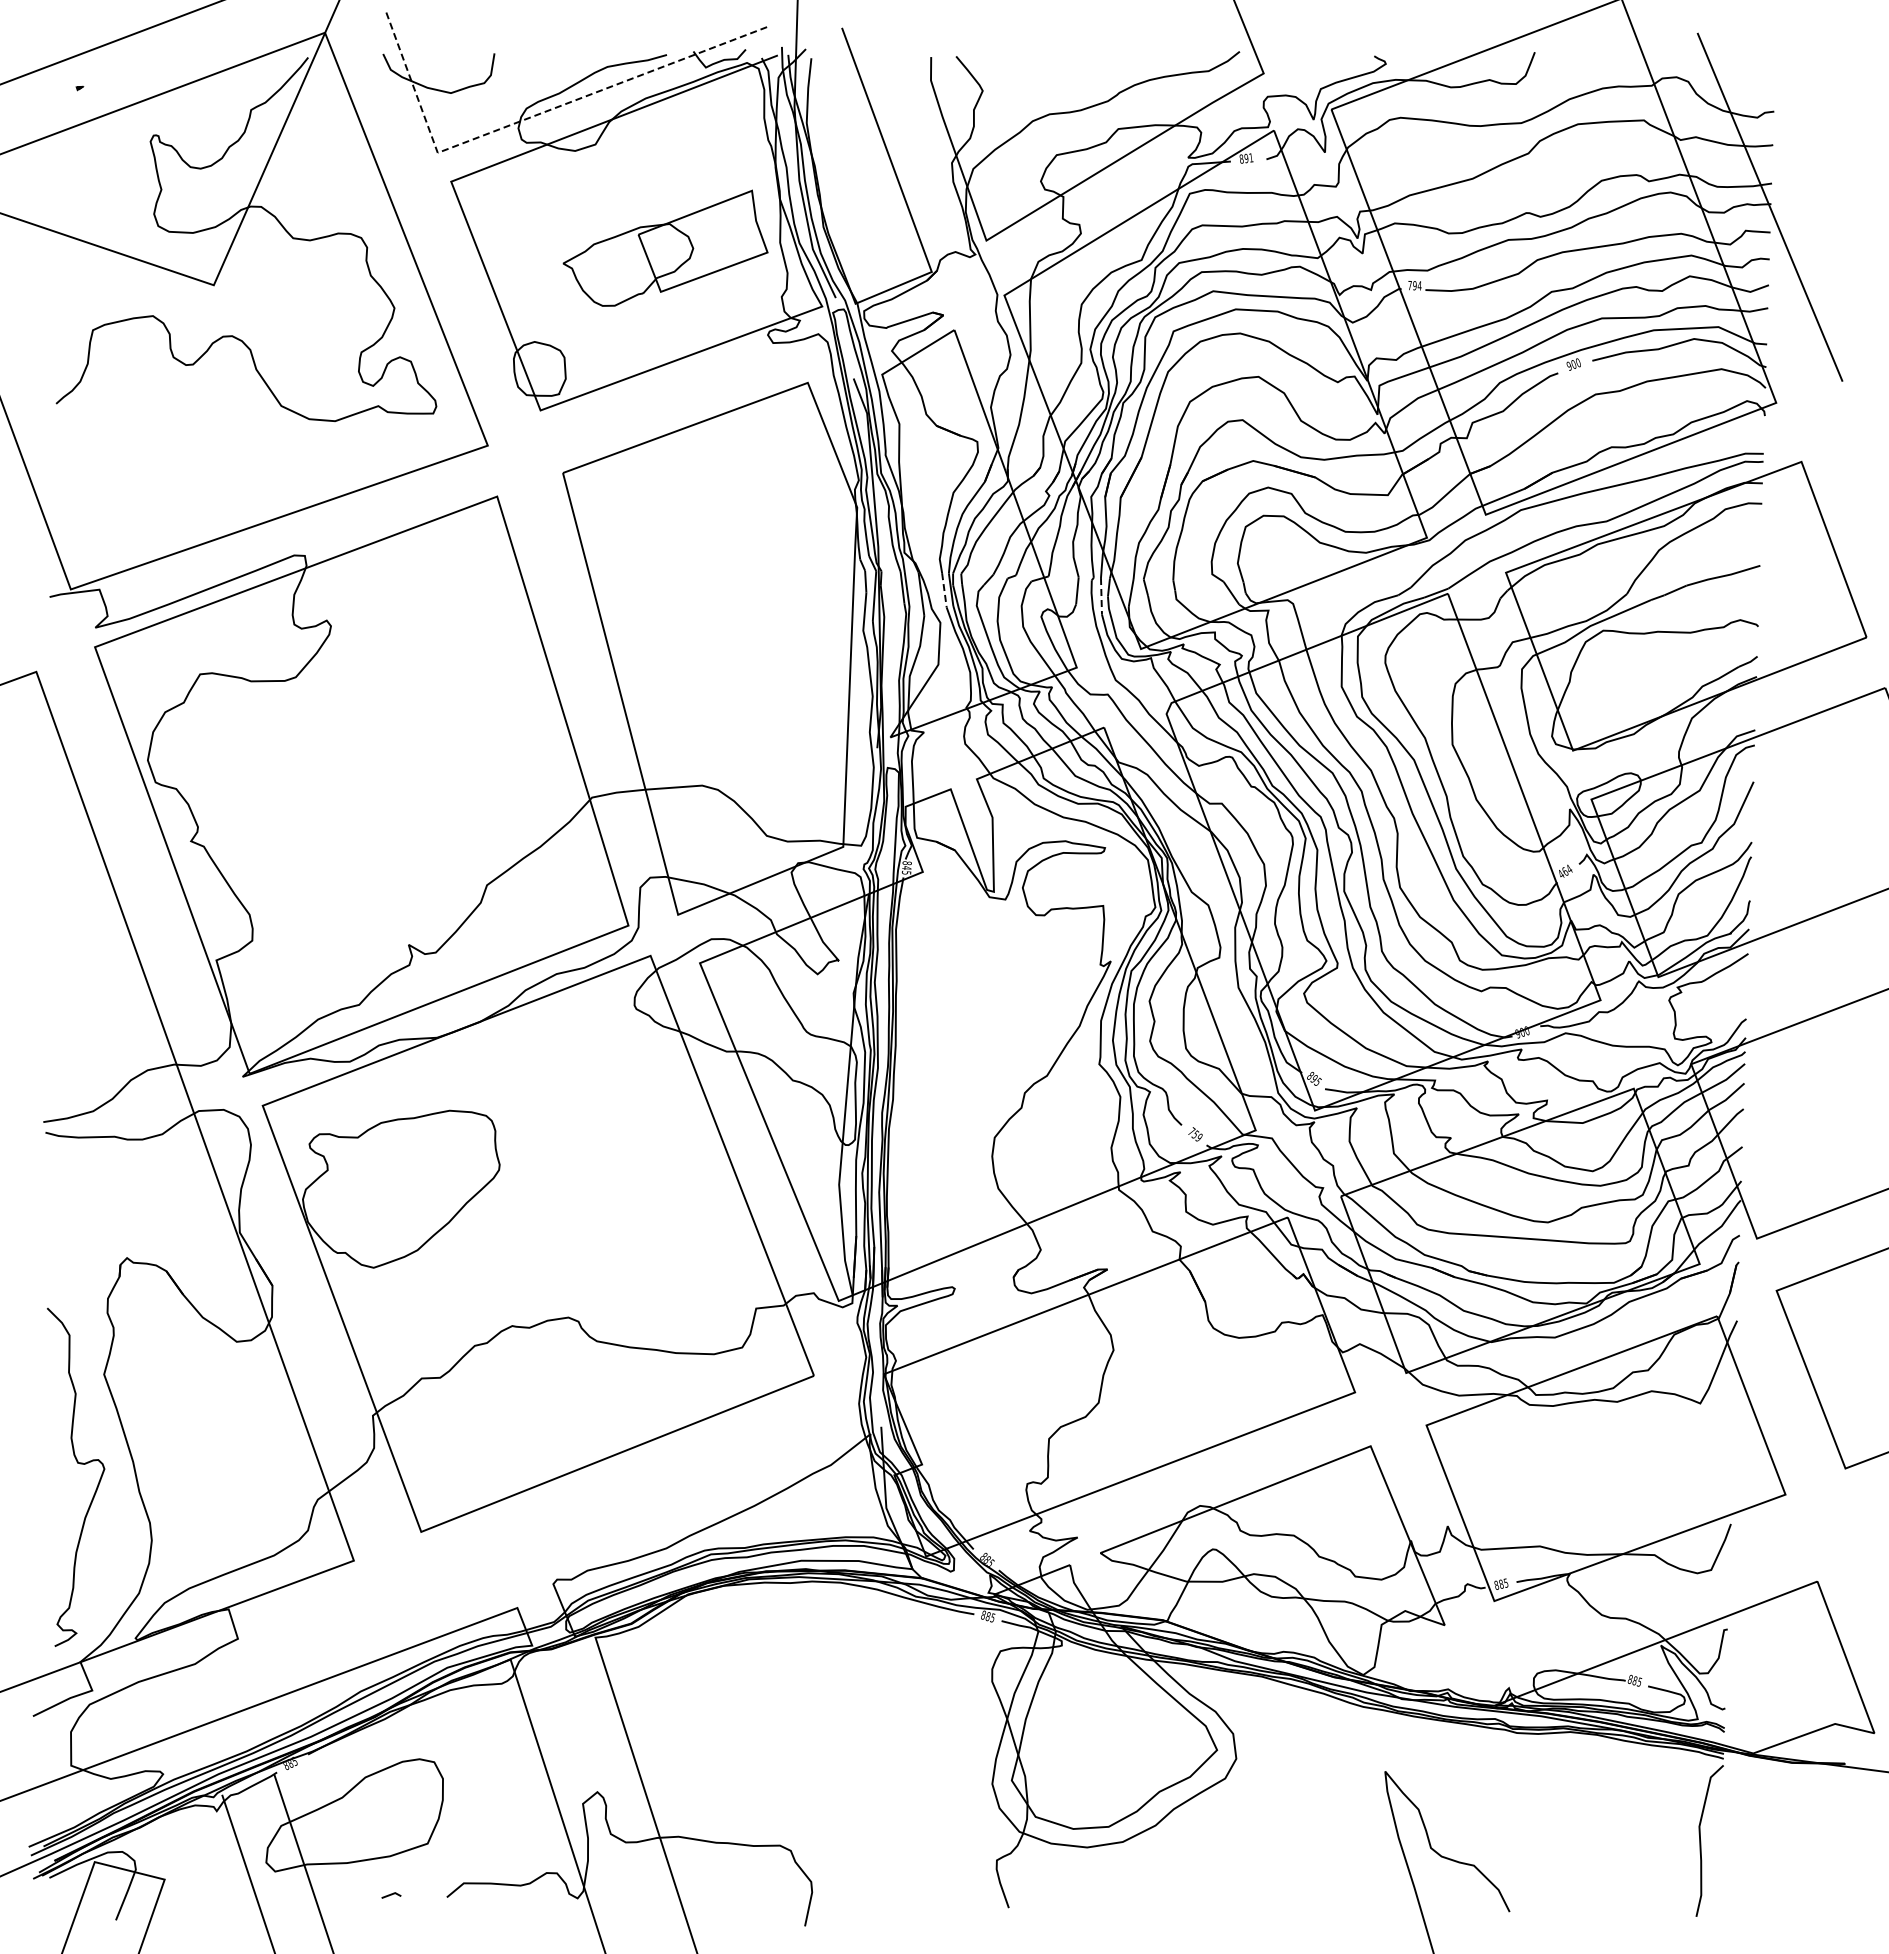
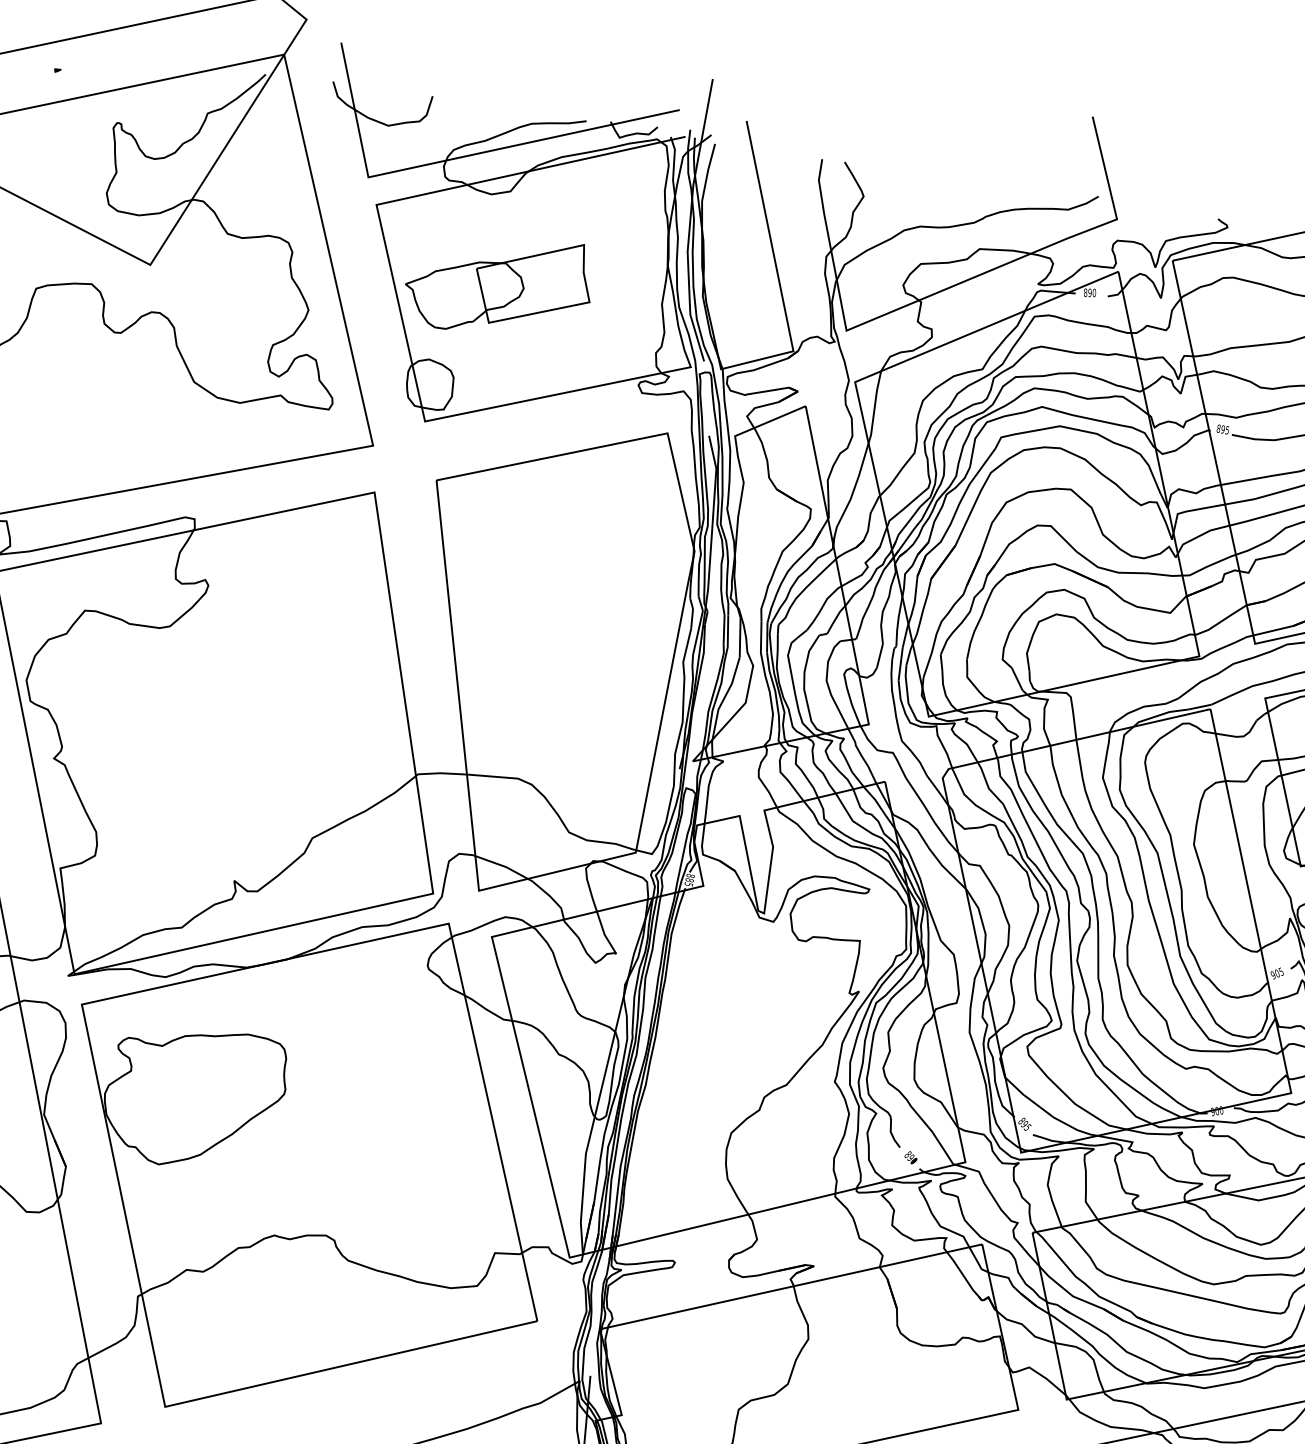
line: (530, 117) -> (456, 158), dashed -> solid
text: (1251, 157) -> (1094, 292), 891 -> 890
part: (665, 247) -> (499, 283), moved
text: (1414, 285) -> (1222, 429), 794 -> 895
line: (944, 590) -> (761, 637), dashed -> solid
line: (1101, 596) -> (900, 664), dashed -> solid
text: (906, 867) -> (689, 879), 845 -> 885
text: (1565, 871) -> (1277, 973), 464 -> 905
text: (1194, 1134) -> (910, 1157), 759 -> 890

